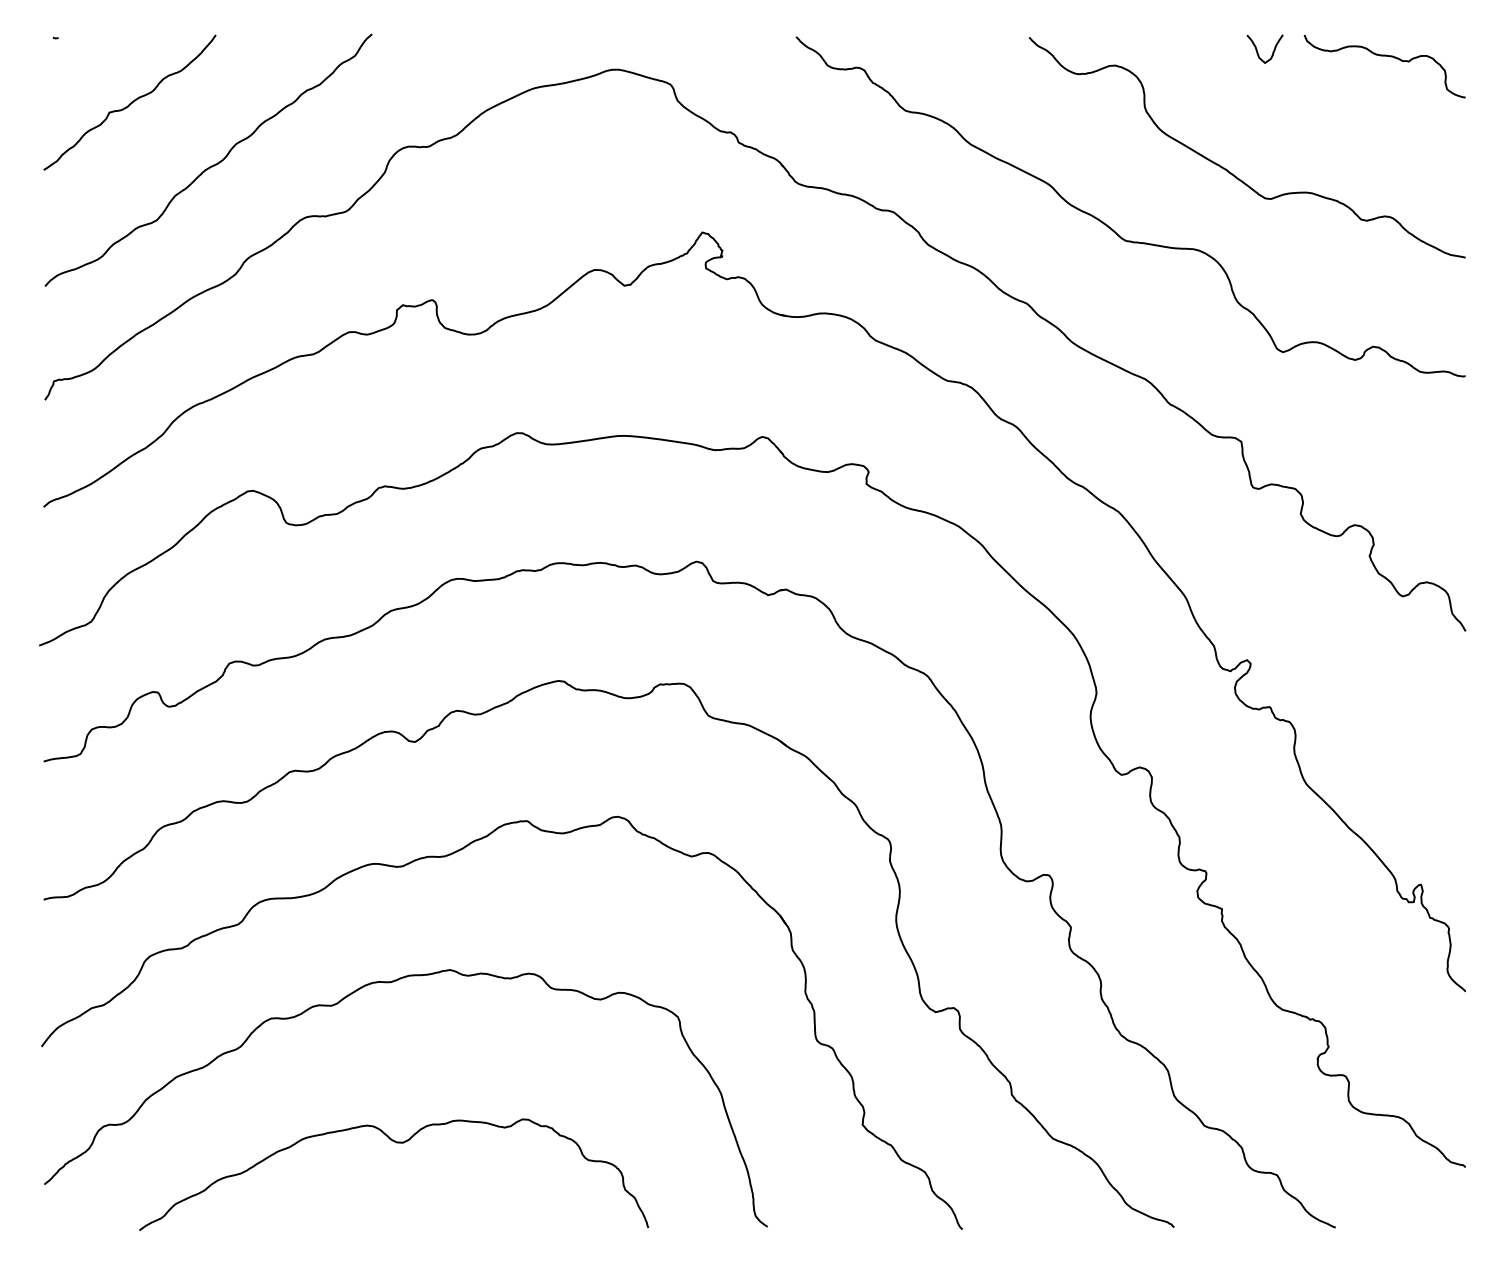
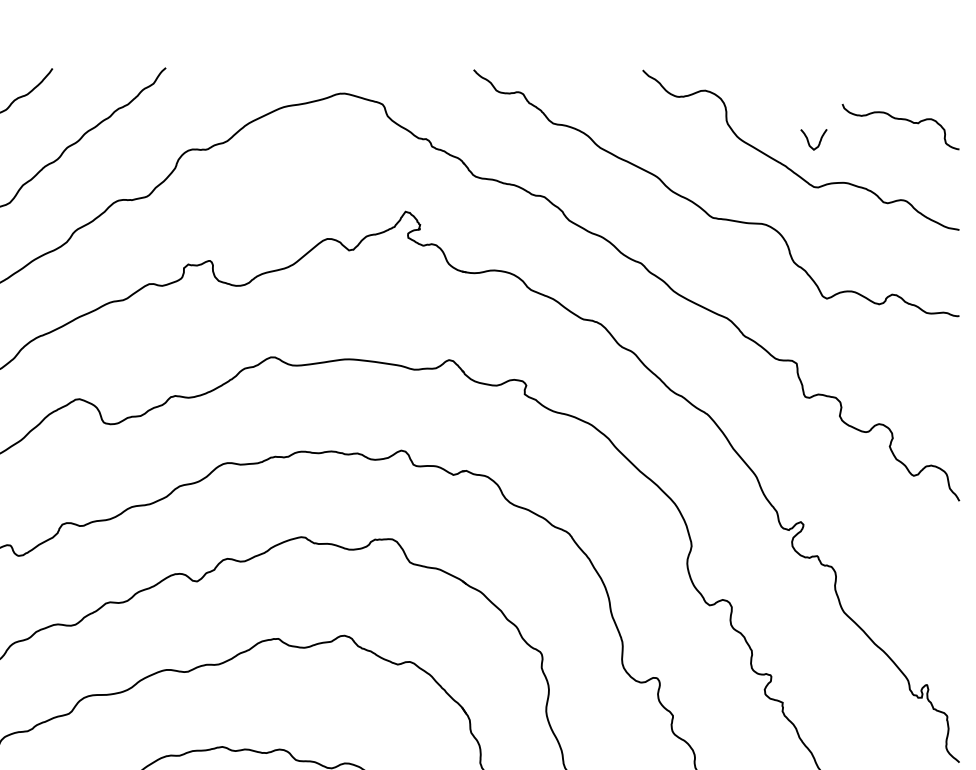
curve: (1257, 49) -> (808, 139), moved
curve: (1384, 56) -> (900, 119), moved

